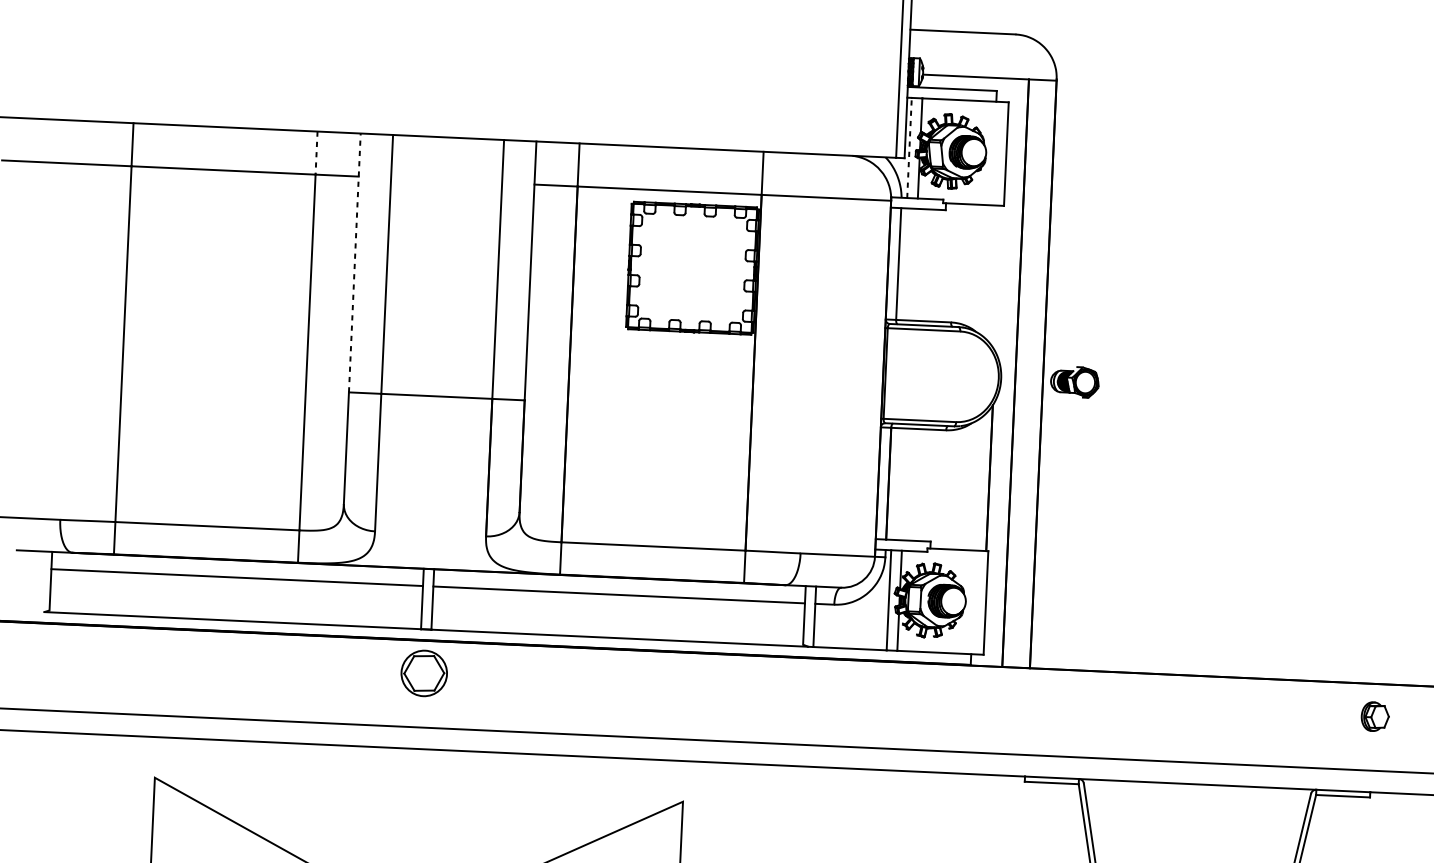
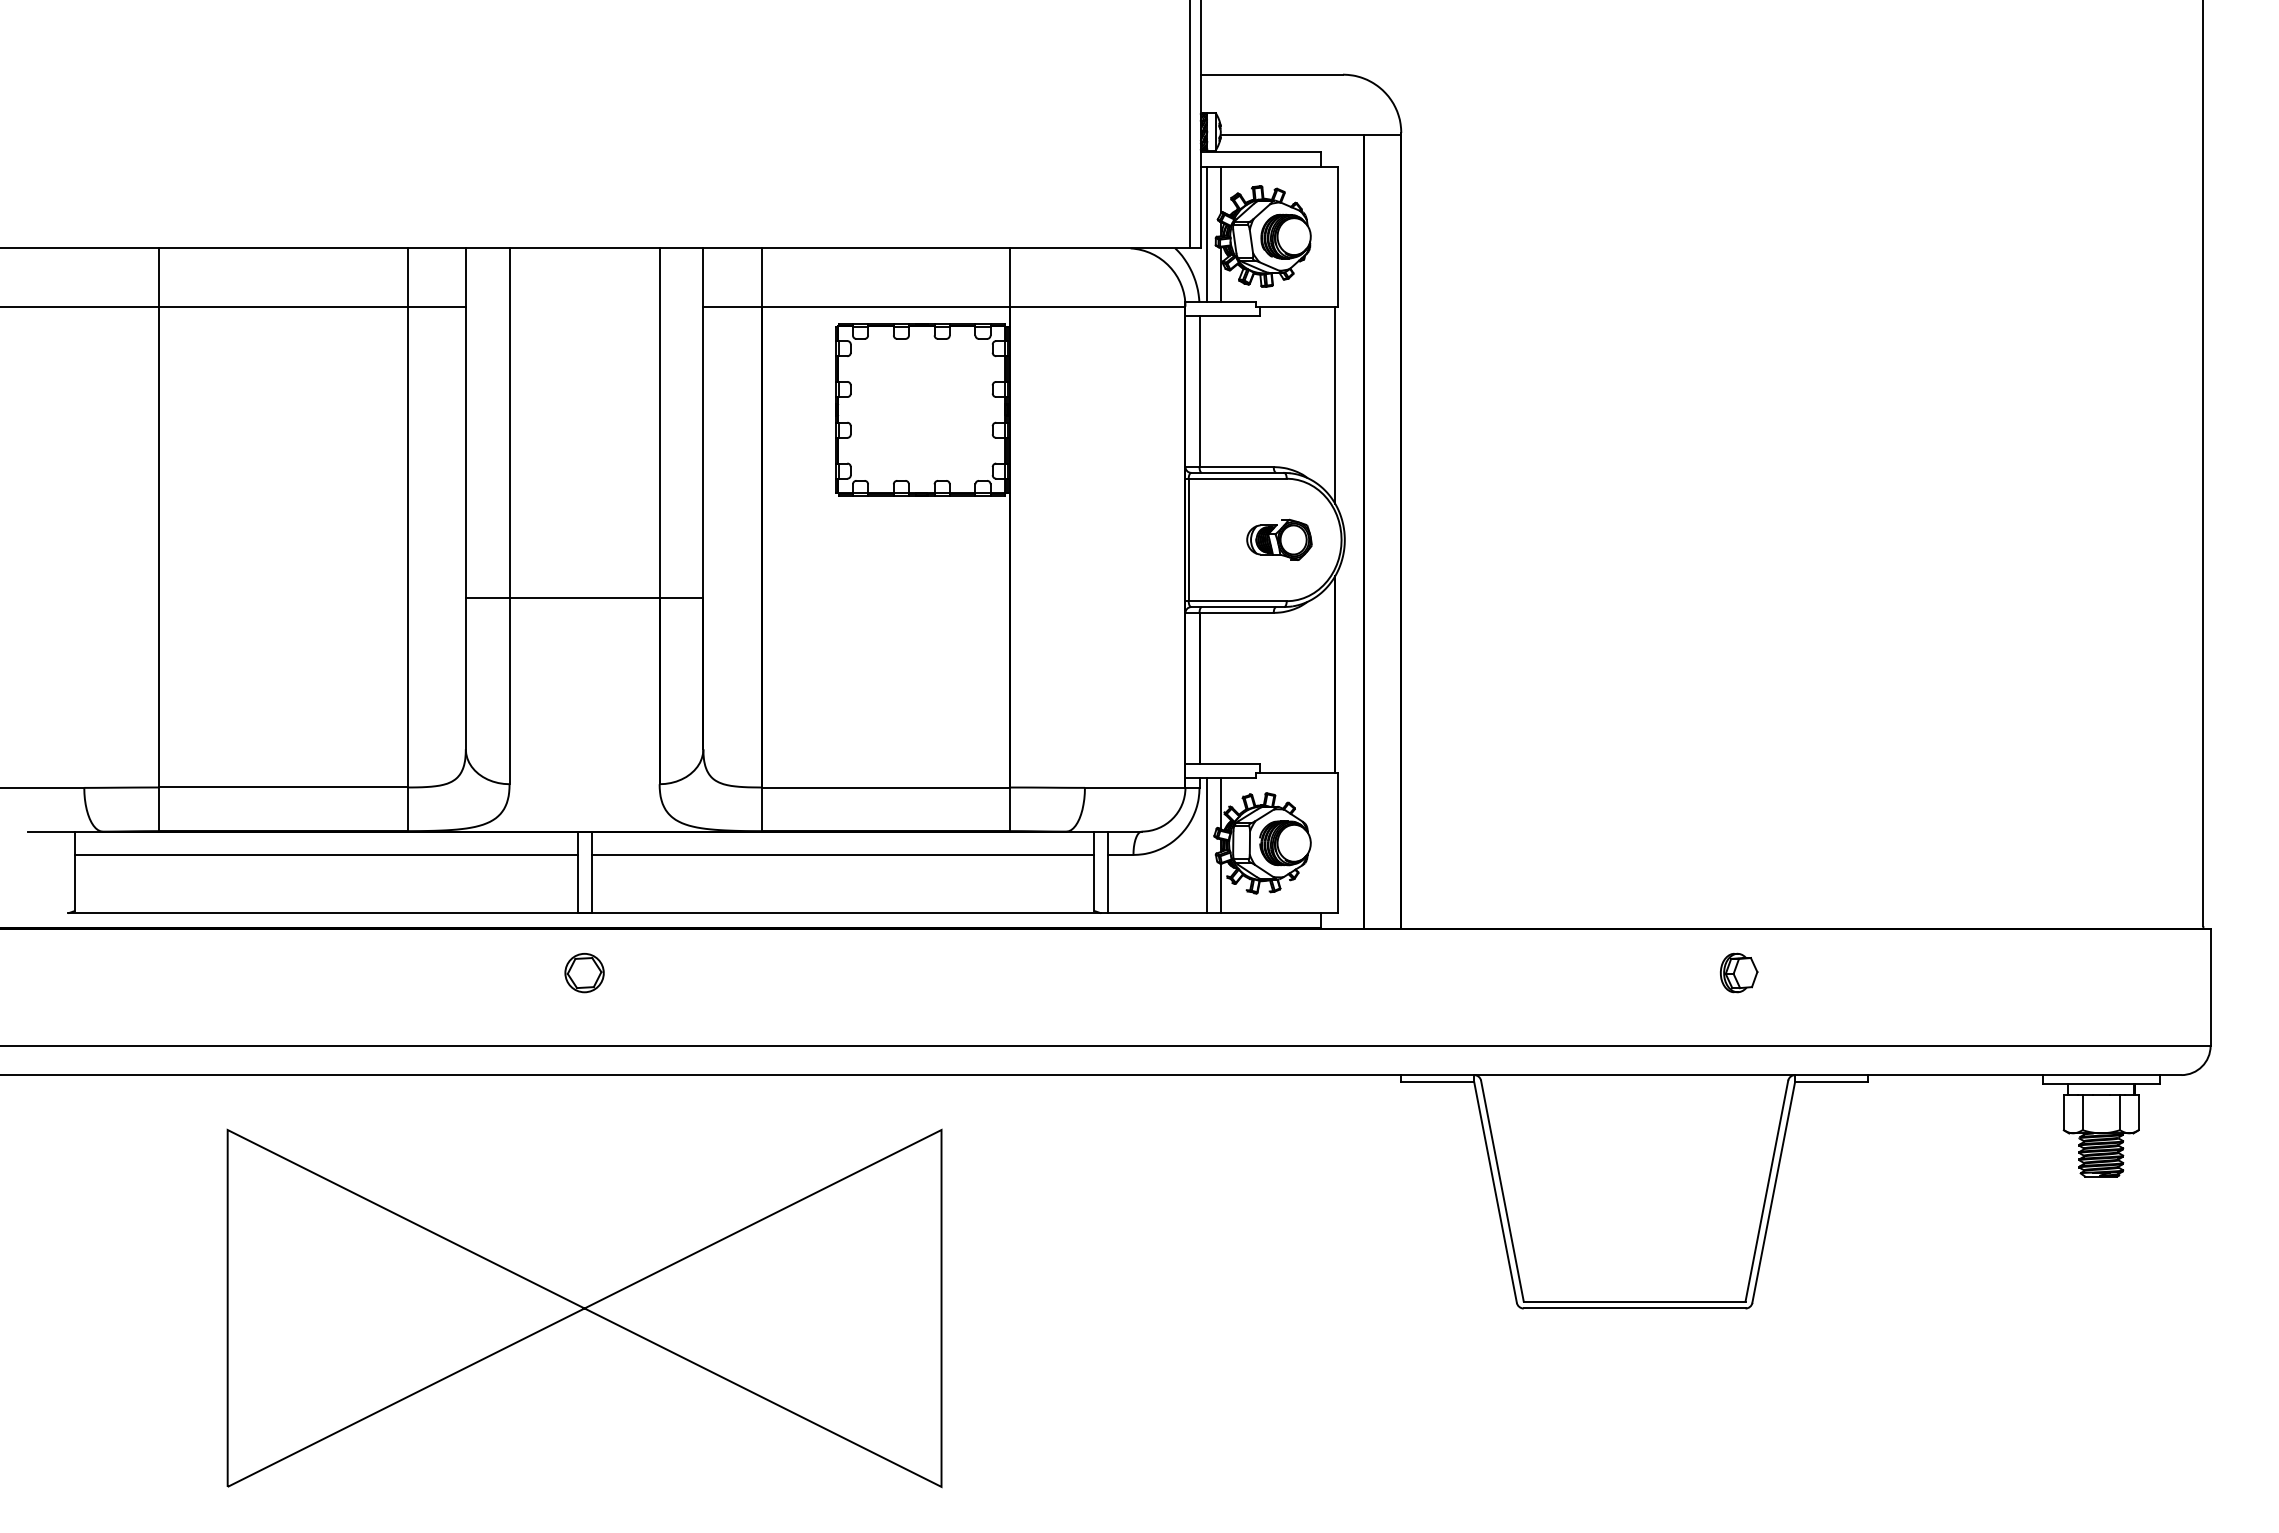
line: (909, 148) -> (1206, 234), dashed -> solid
line: (316, 153) -> (407, 278), dashed -> solid
line: (354, 263) -> (465, 423), dashed -> solid
line: (998, 278) -> (1335, 404), added
part: (1074, 381) -> (1279, 539), moved
part: (424, 673) -> (584, 973), size x0.62
part: (1374, 716) -> (1738, 972), moved

